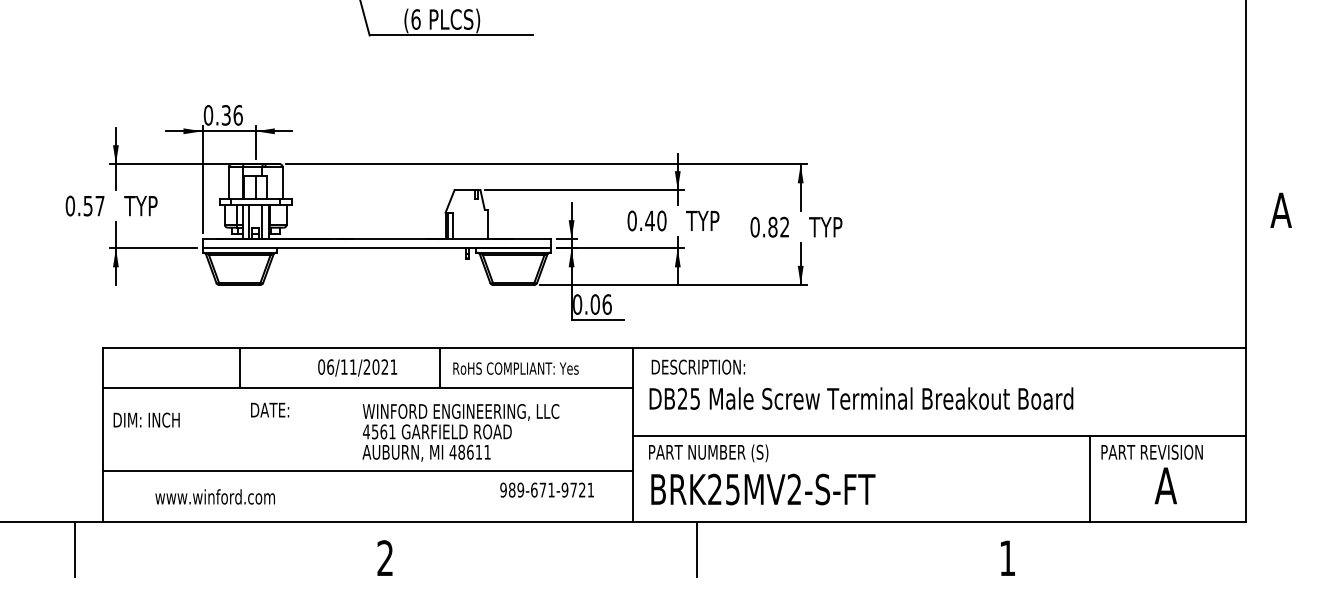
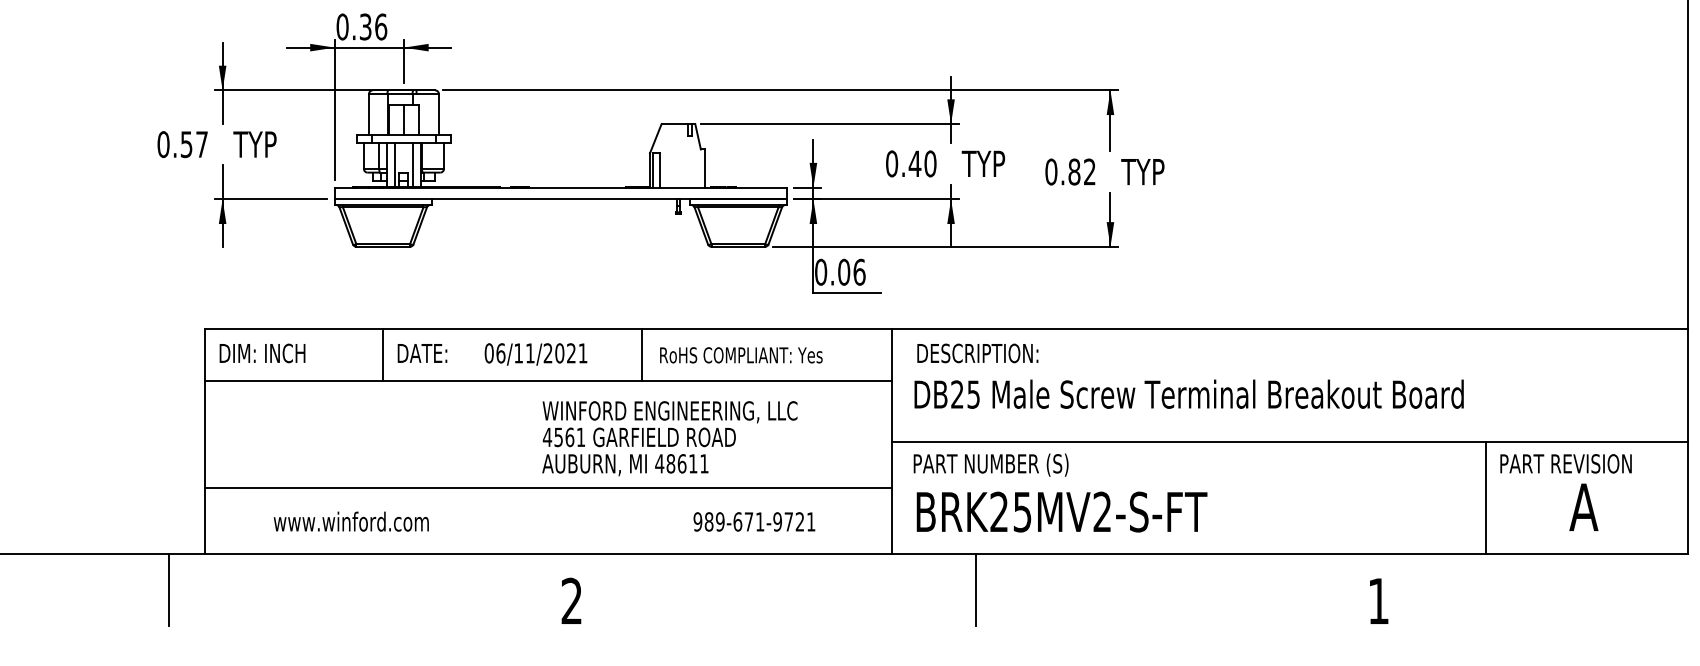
text: (270, 409) -> (423, 352), moved
text: (146, 419) -> (262, 352), moved
text: (546, 489) -> (753, 521), moved

